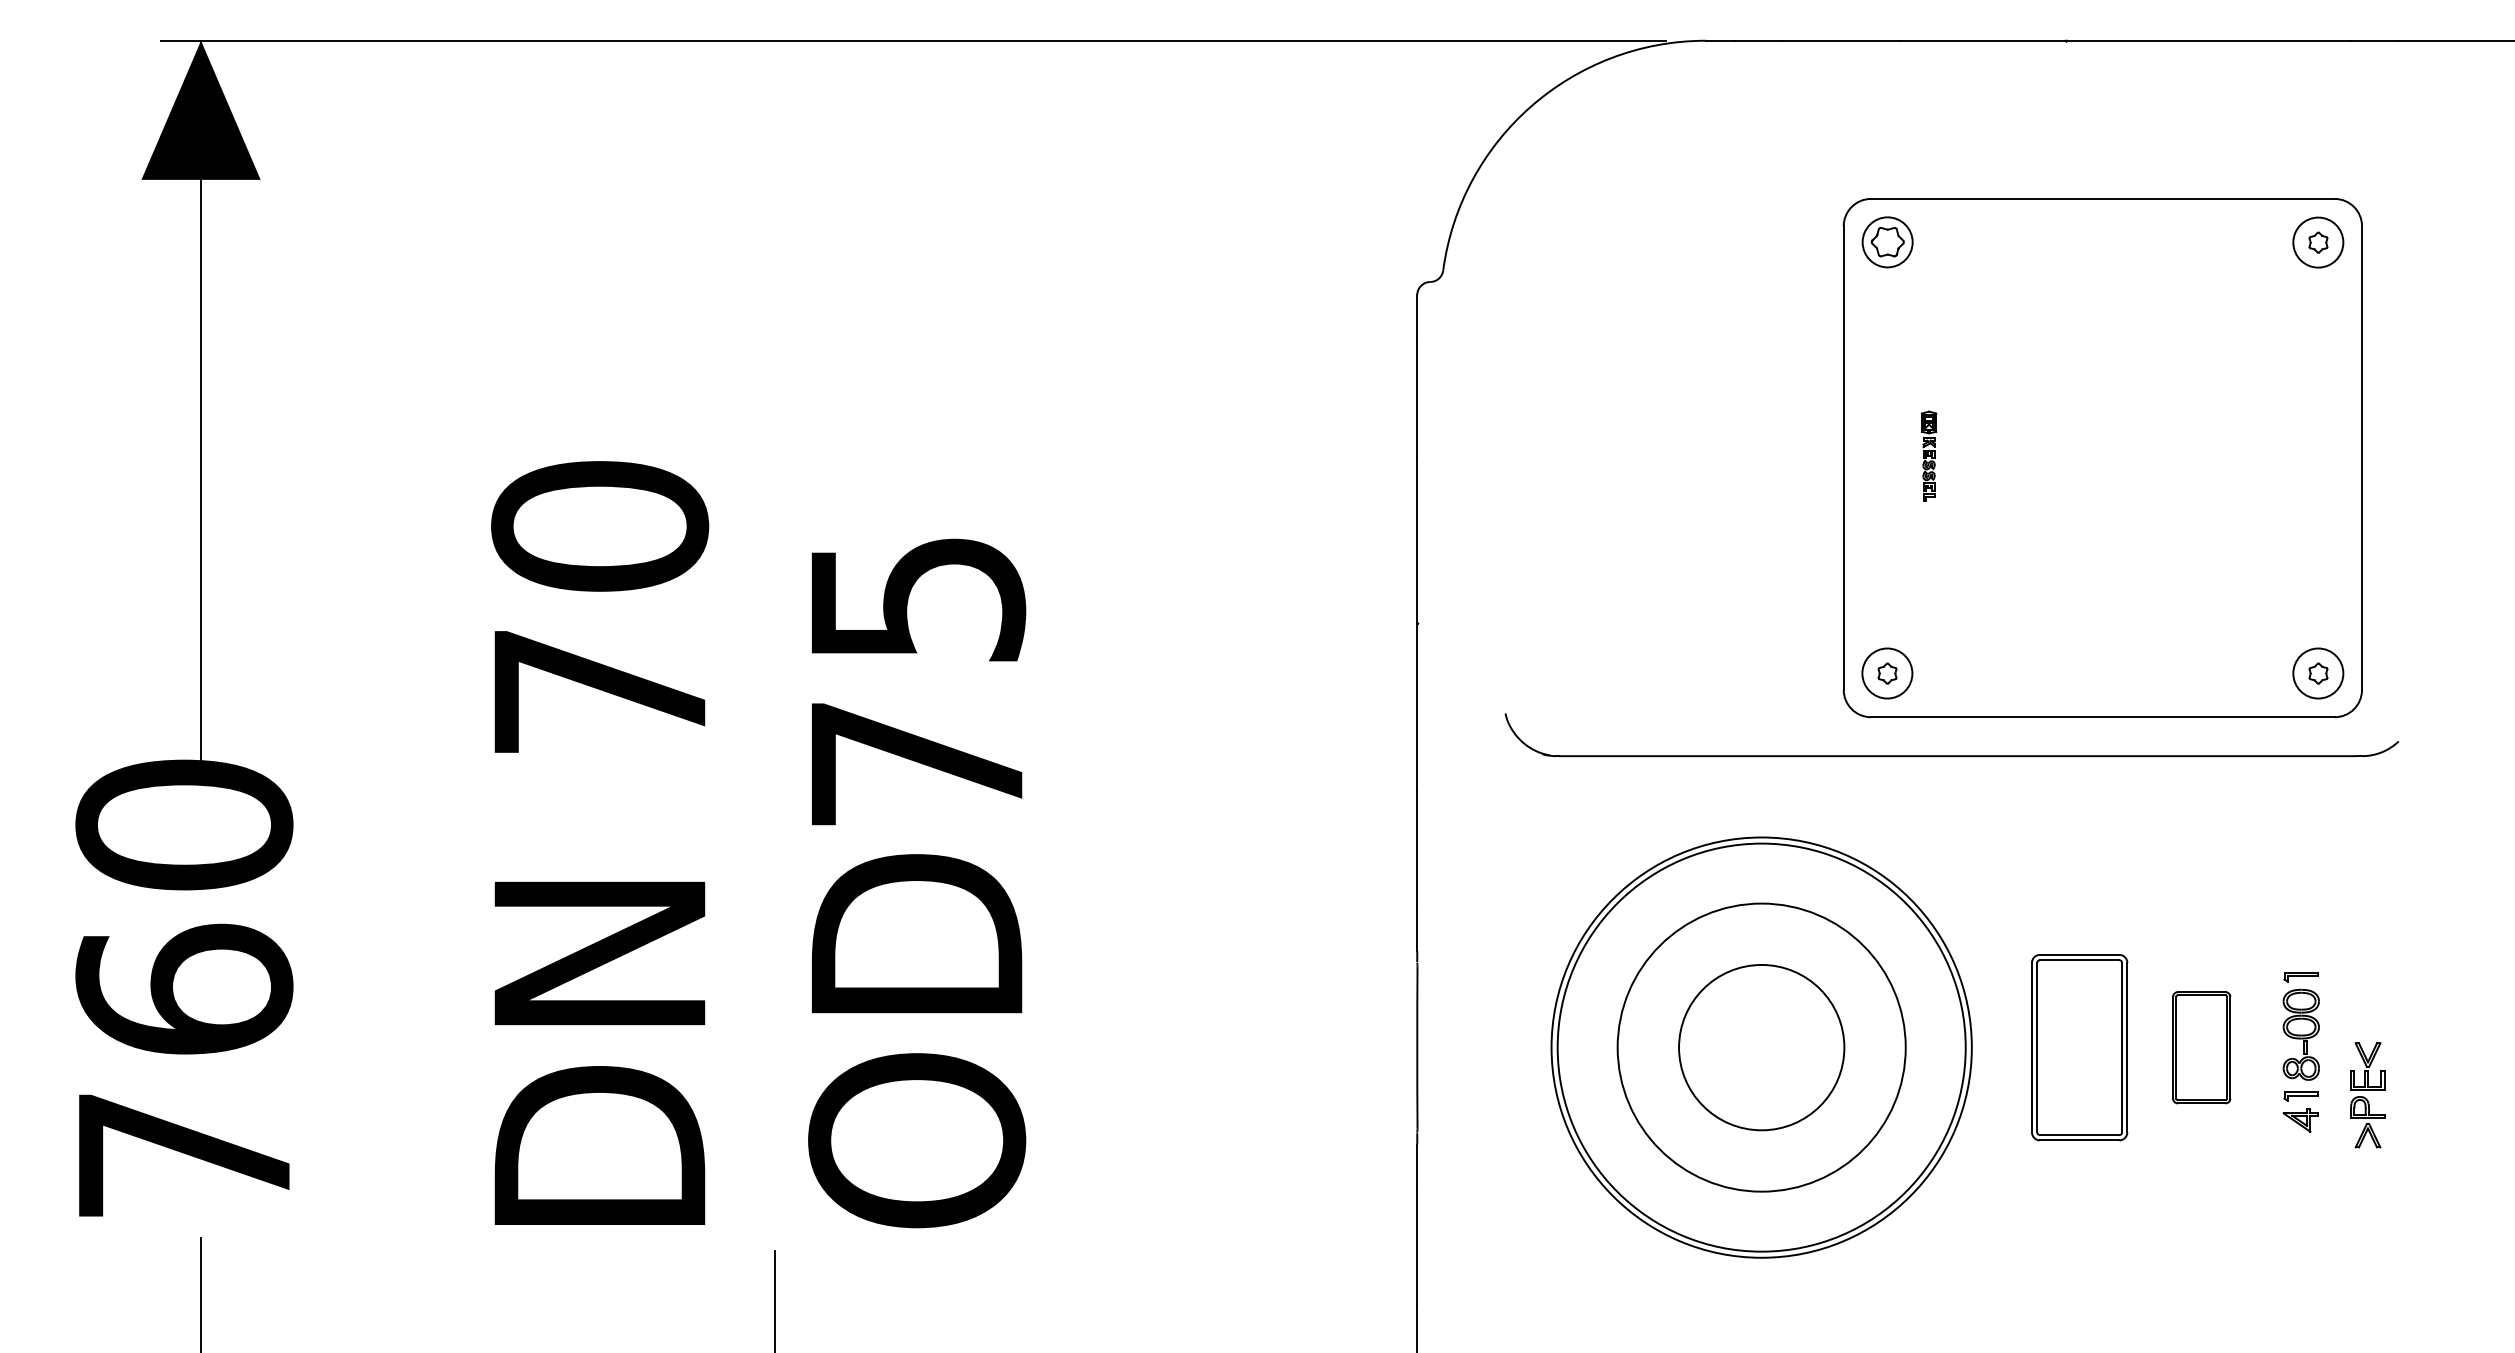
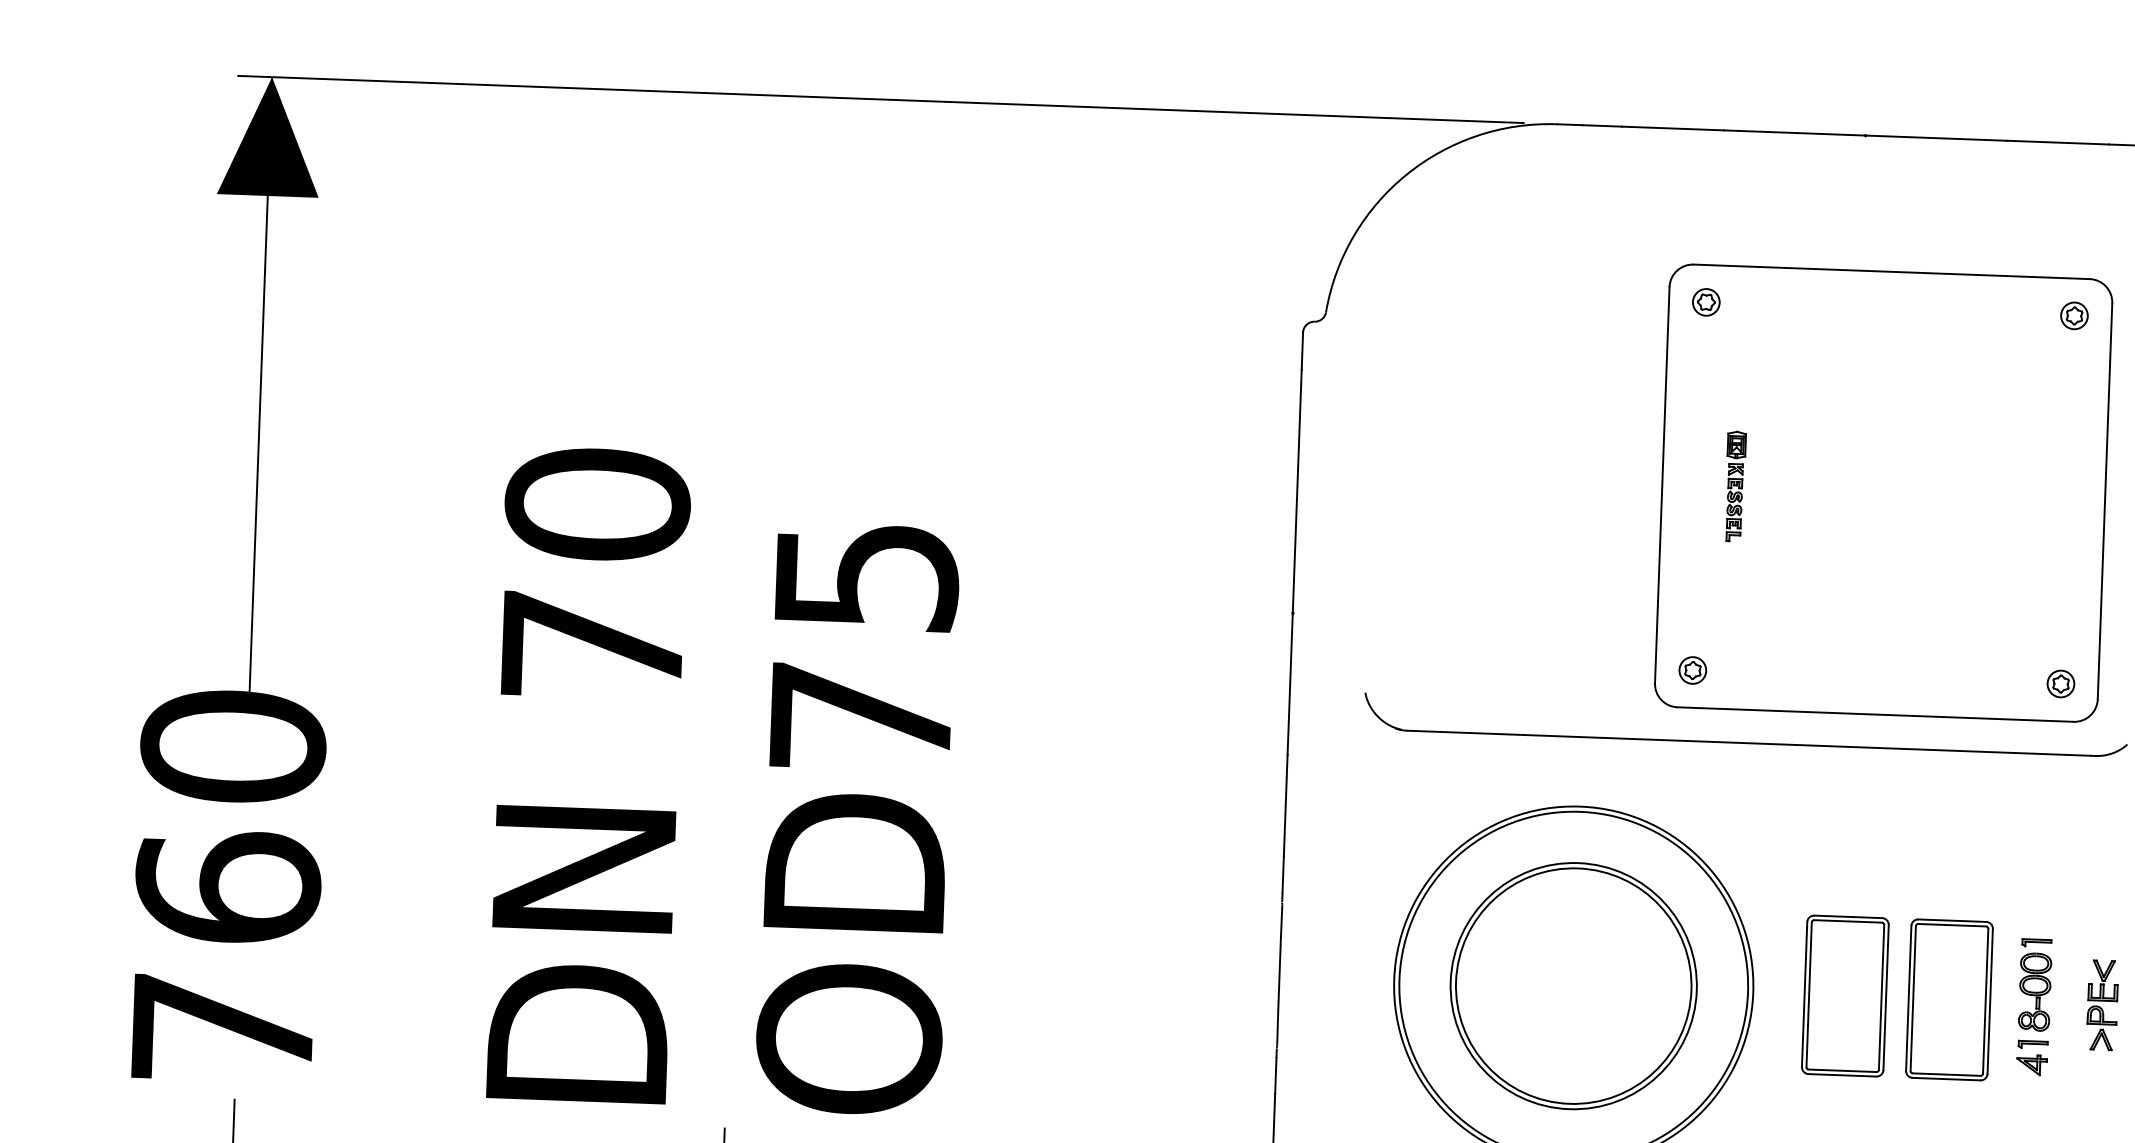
part: (1886, 242) -> (1705, 302), size x0.62
circle: (2317, 242) -> (2073, 315), size x0.62
part: (1928, 456) -> (1734, 486), size x1.43
circle: (1887, 673) -> (1692, 670), size x0.62
circle: (2317, 673) -> (2060, 683), size x0.62
circle: (1761, 1047) -> (1573, 986), size x1.67
part: (2201, 1047) -> (1949, 999), size x1.67
part: (2367, 1095) -> (2102, 1005), moved

